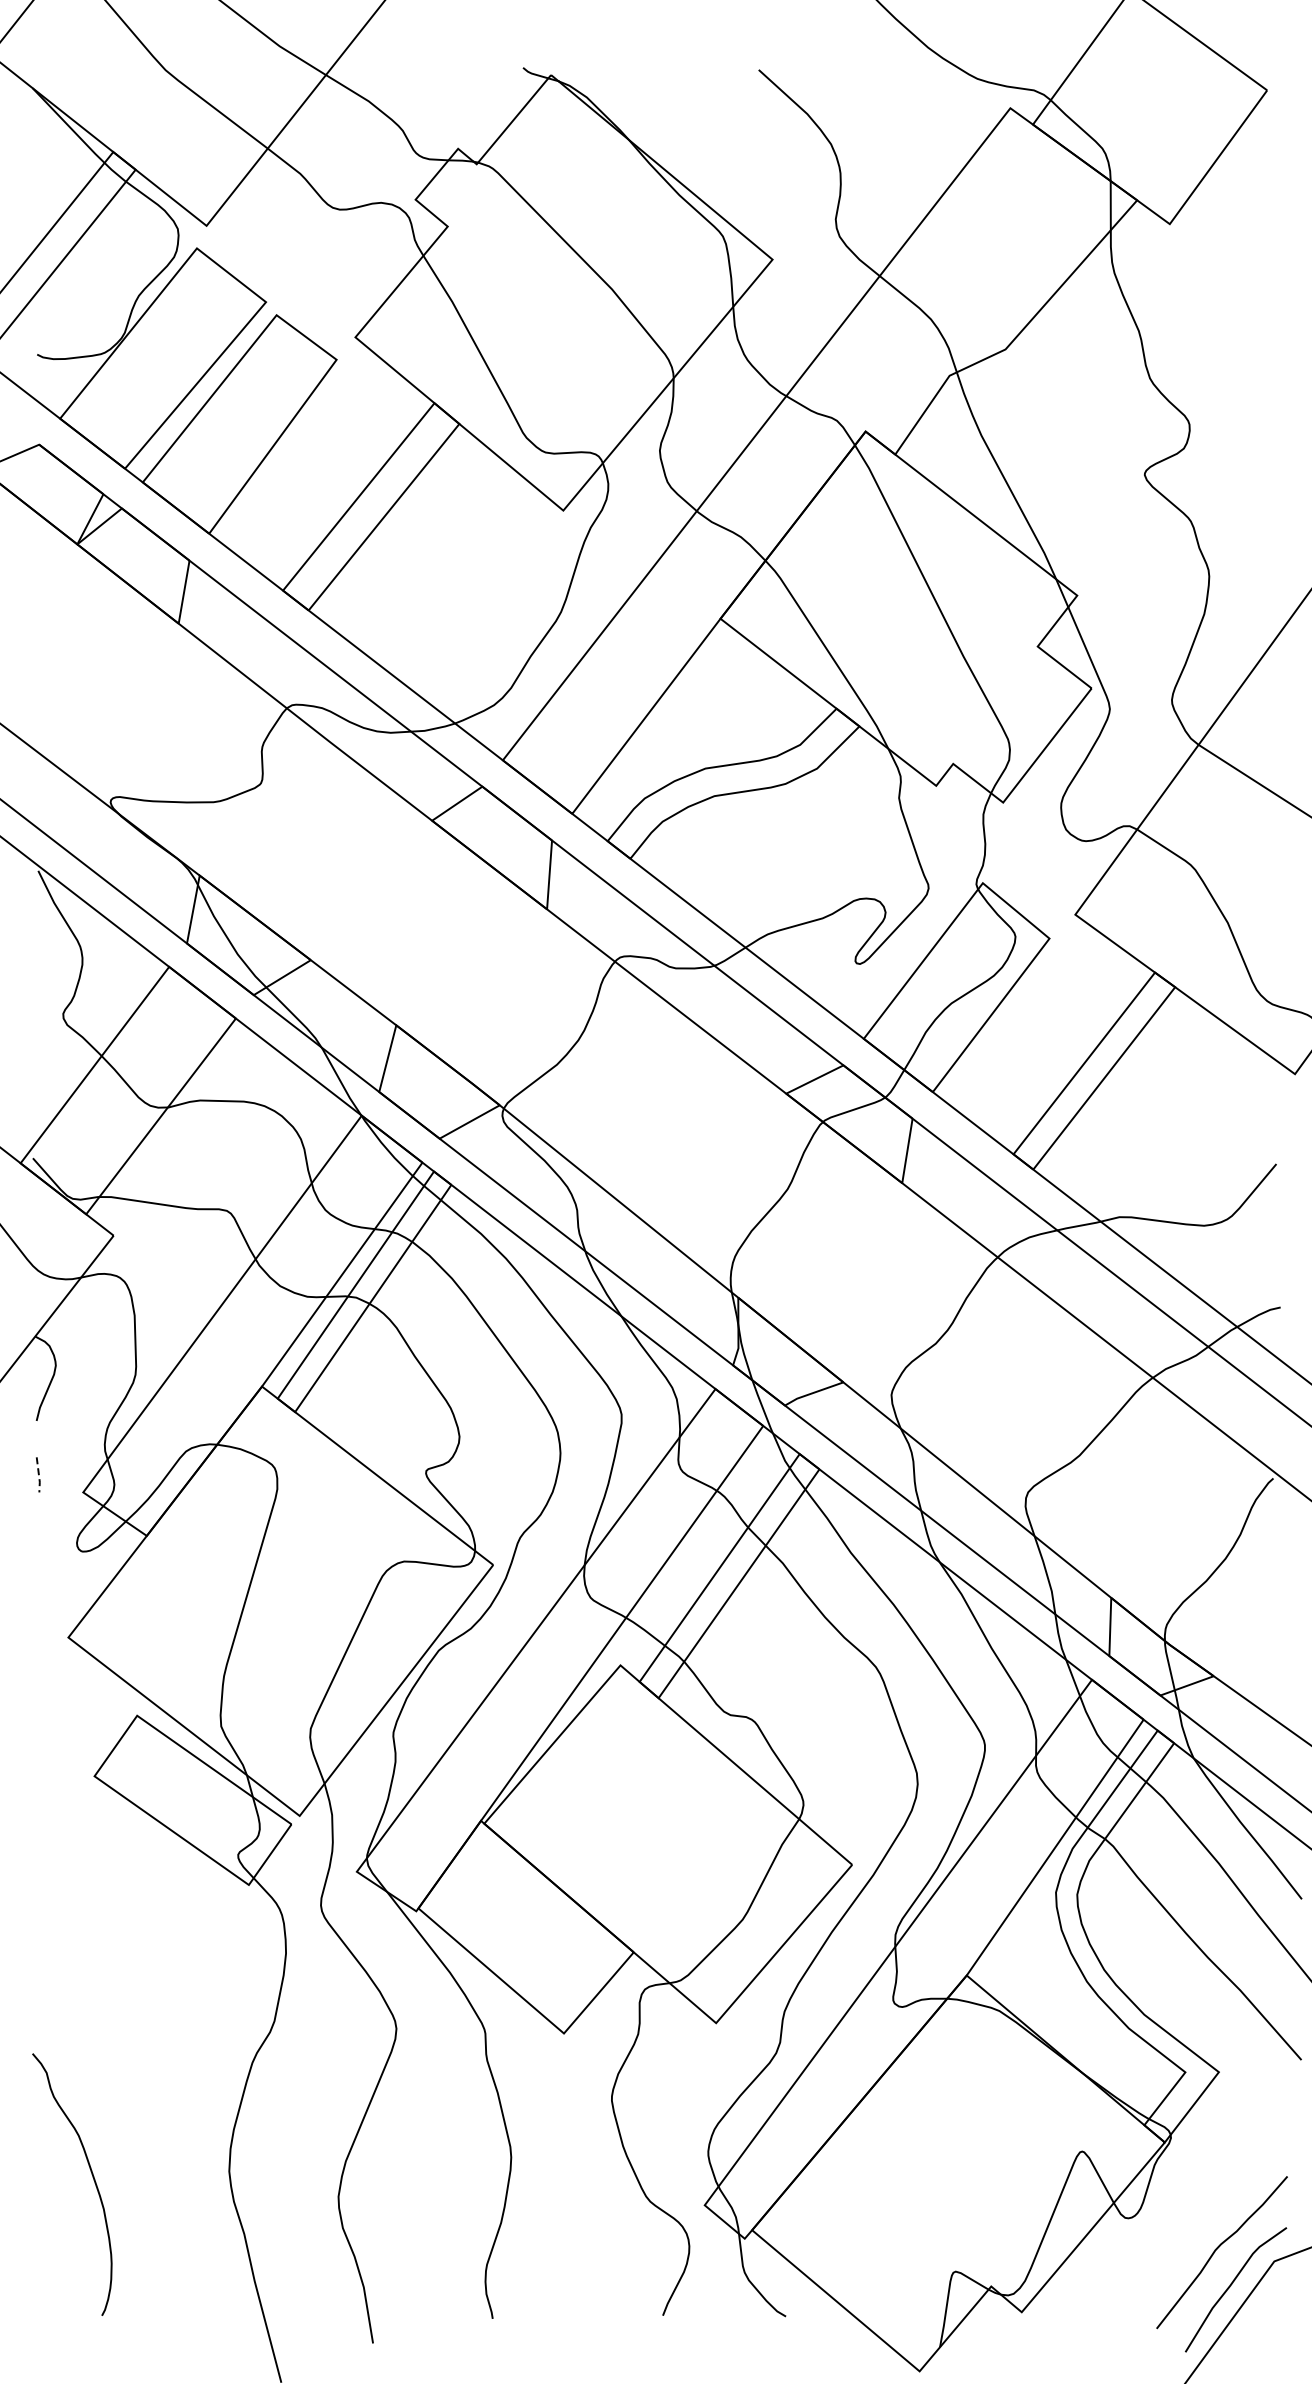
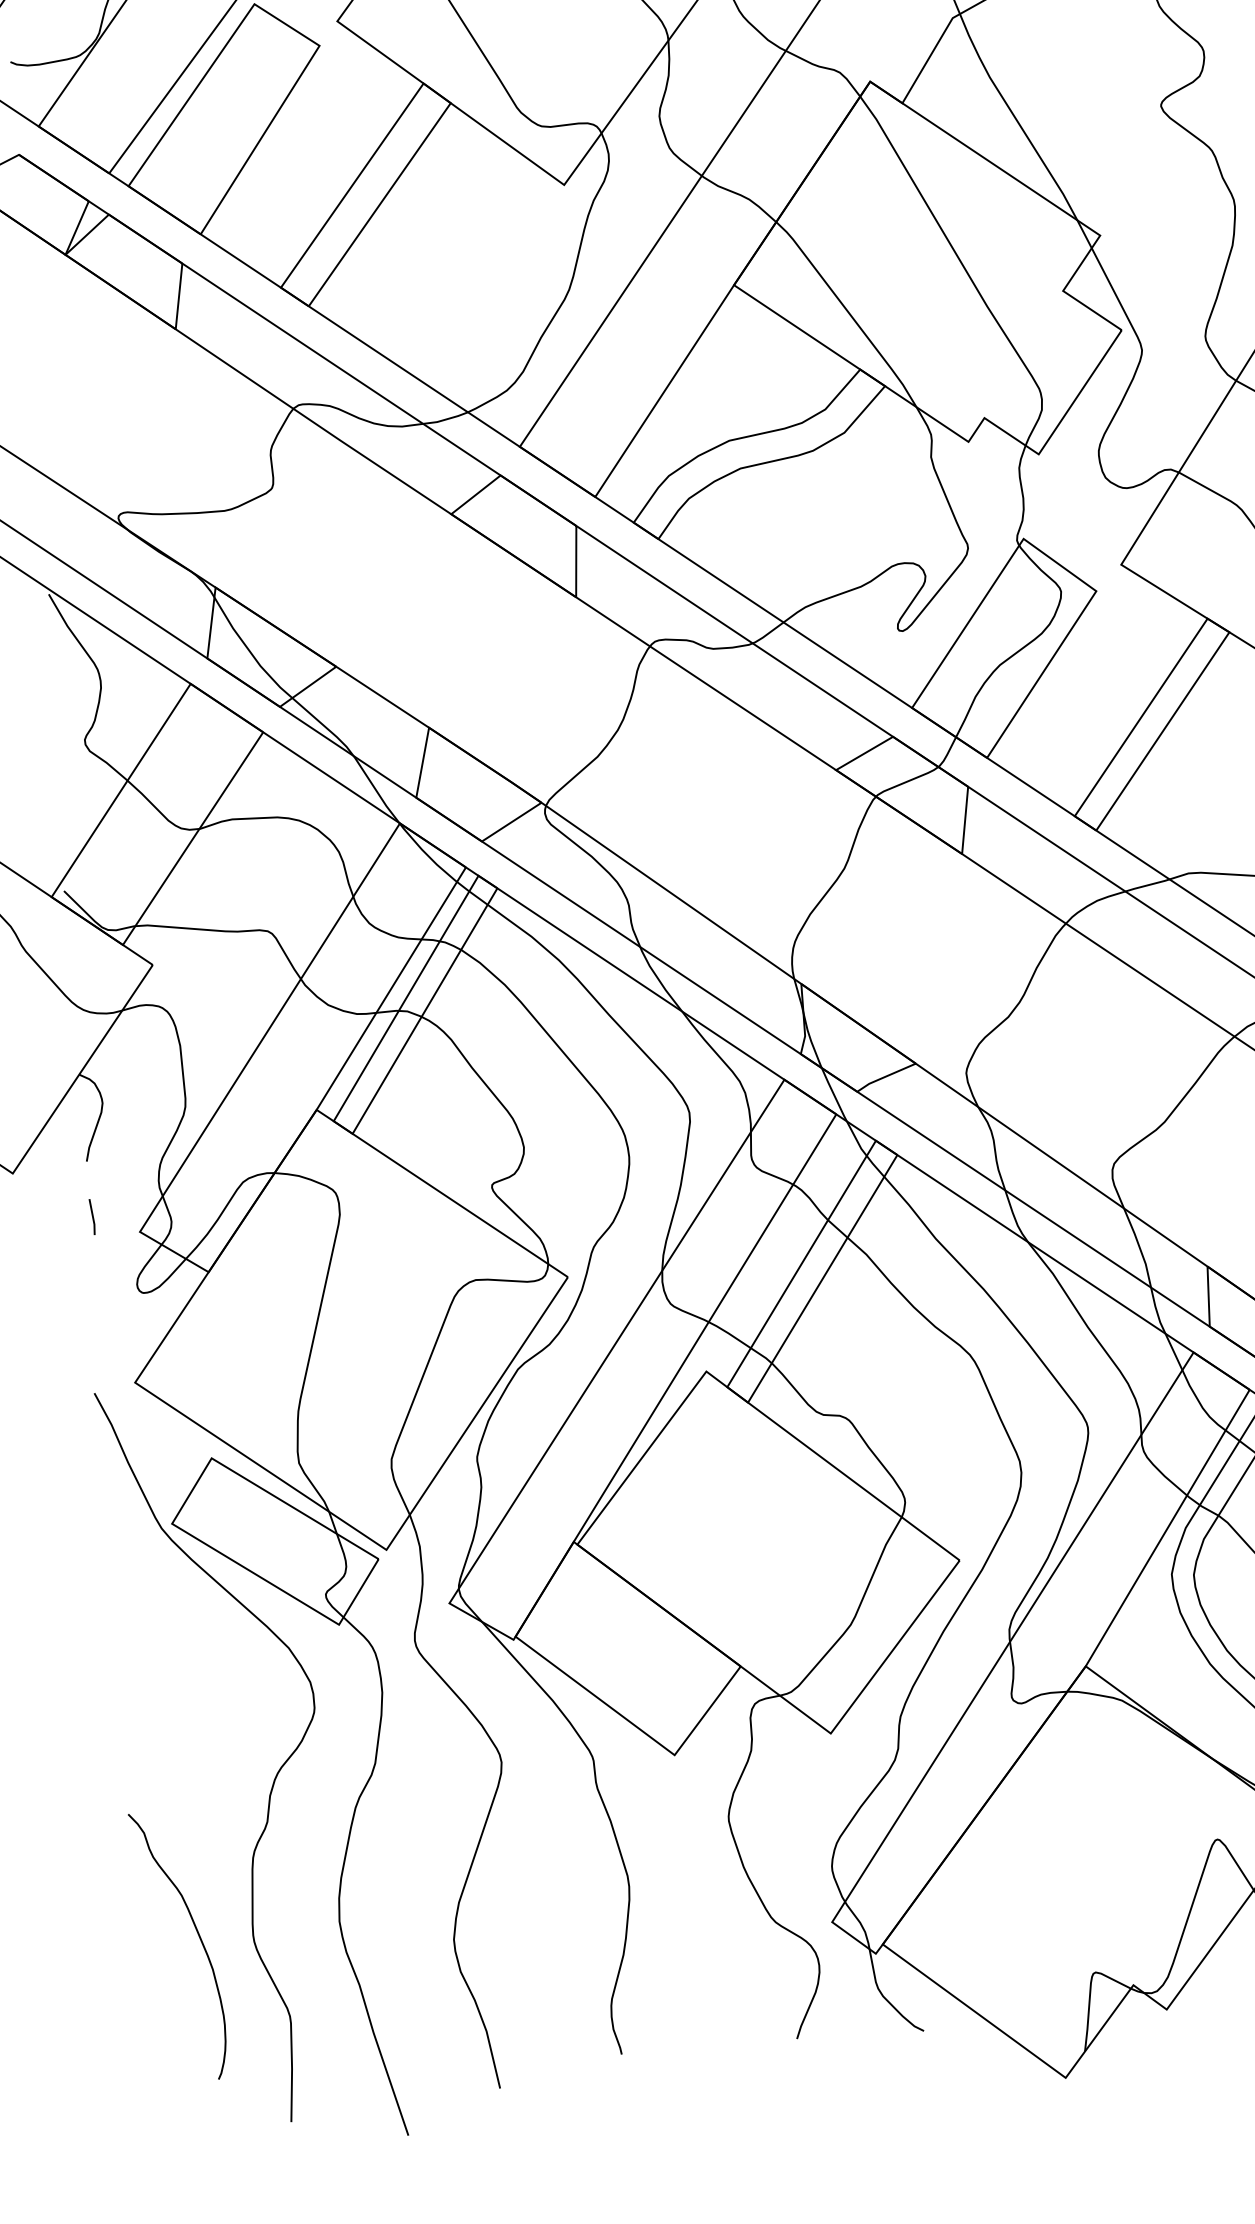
line: (39, 1476) -> (93, 1218), dashed -> solid
curve: (175, 2029) -> (273, 1779), added

